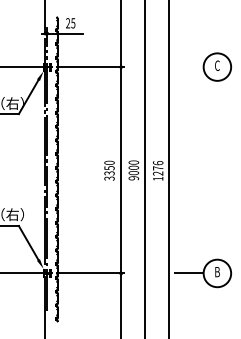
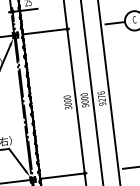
line: (188, 67) -> (114, 23), added
text: (109, 170) -> (67, 102), 3350 -> 3000
text: (158, 178) -> (102, 103), 1276 -> 9276

